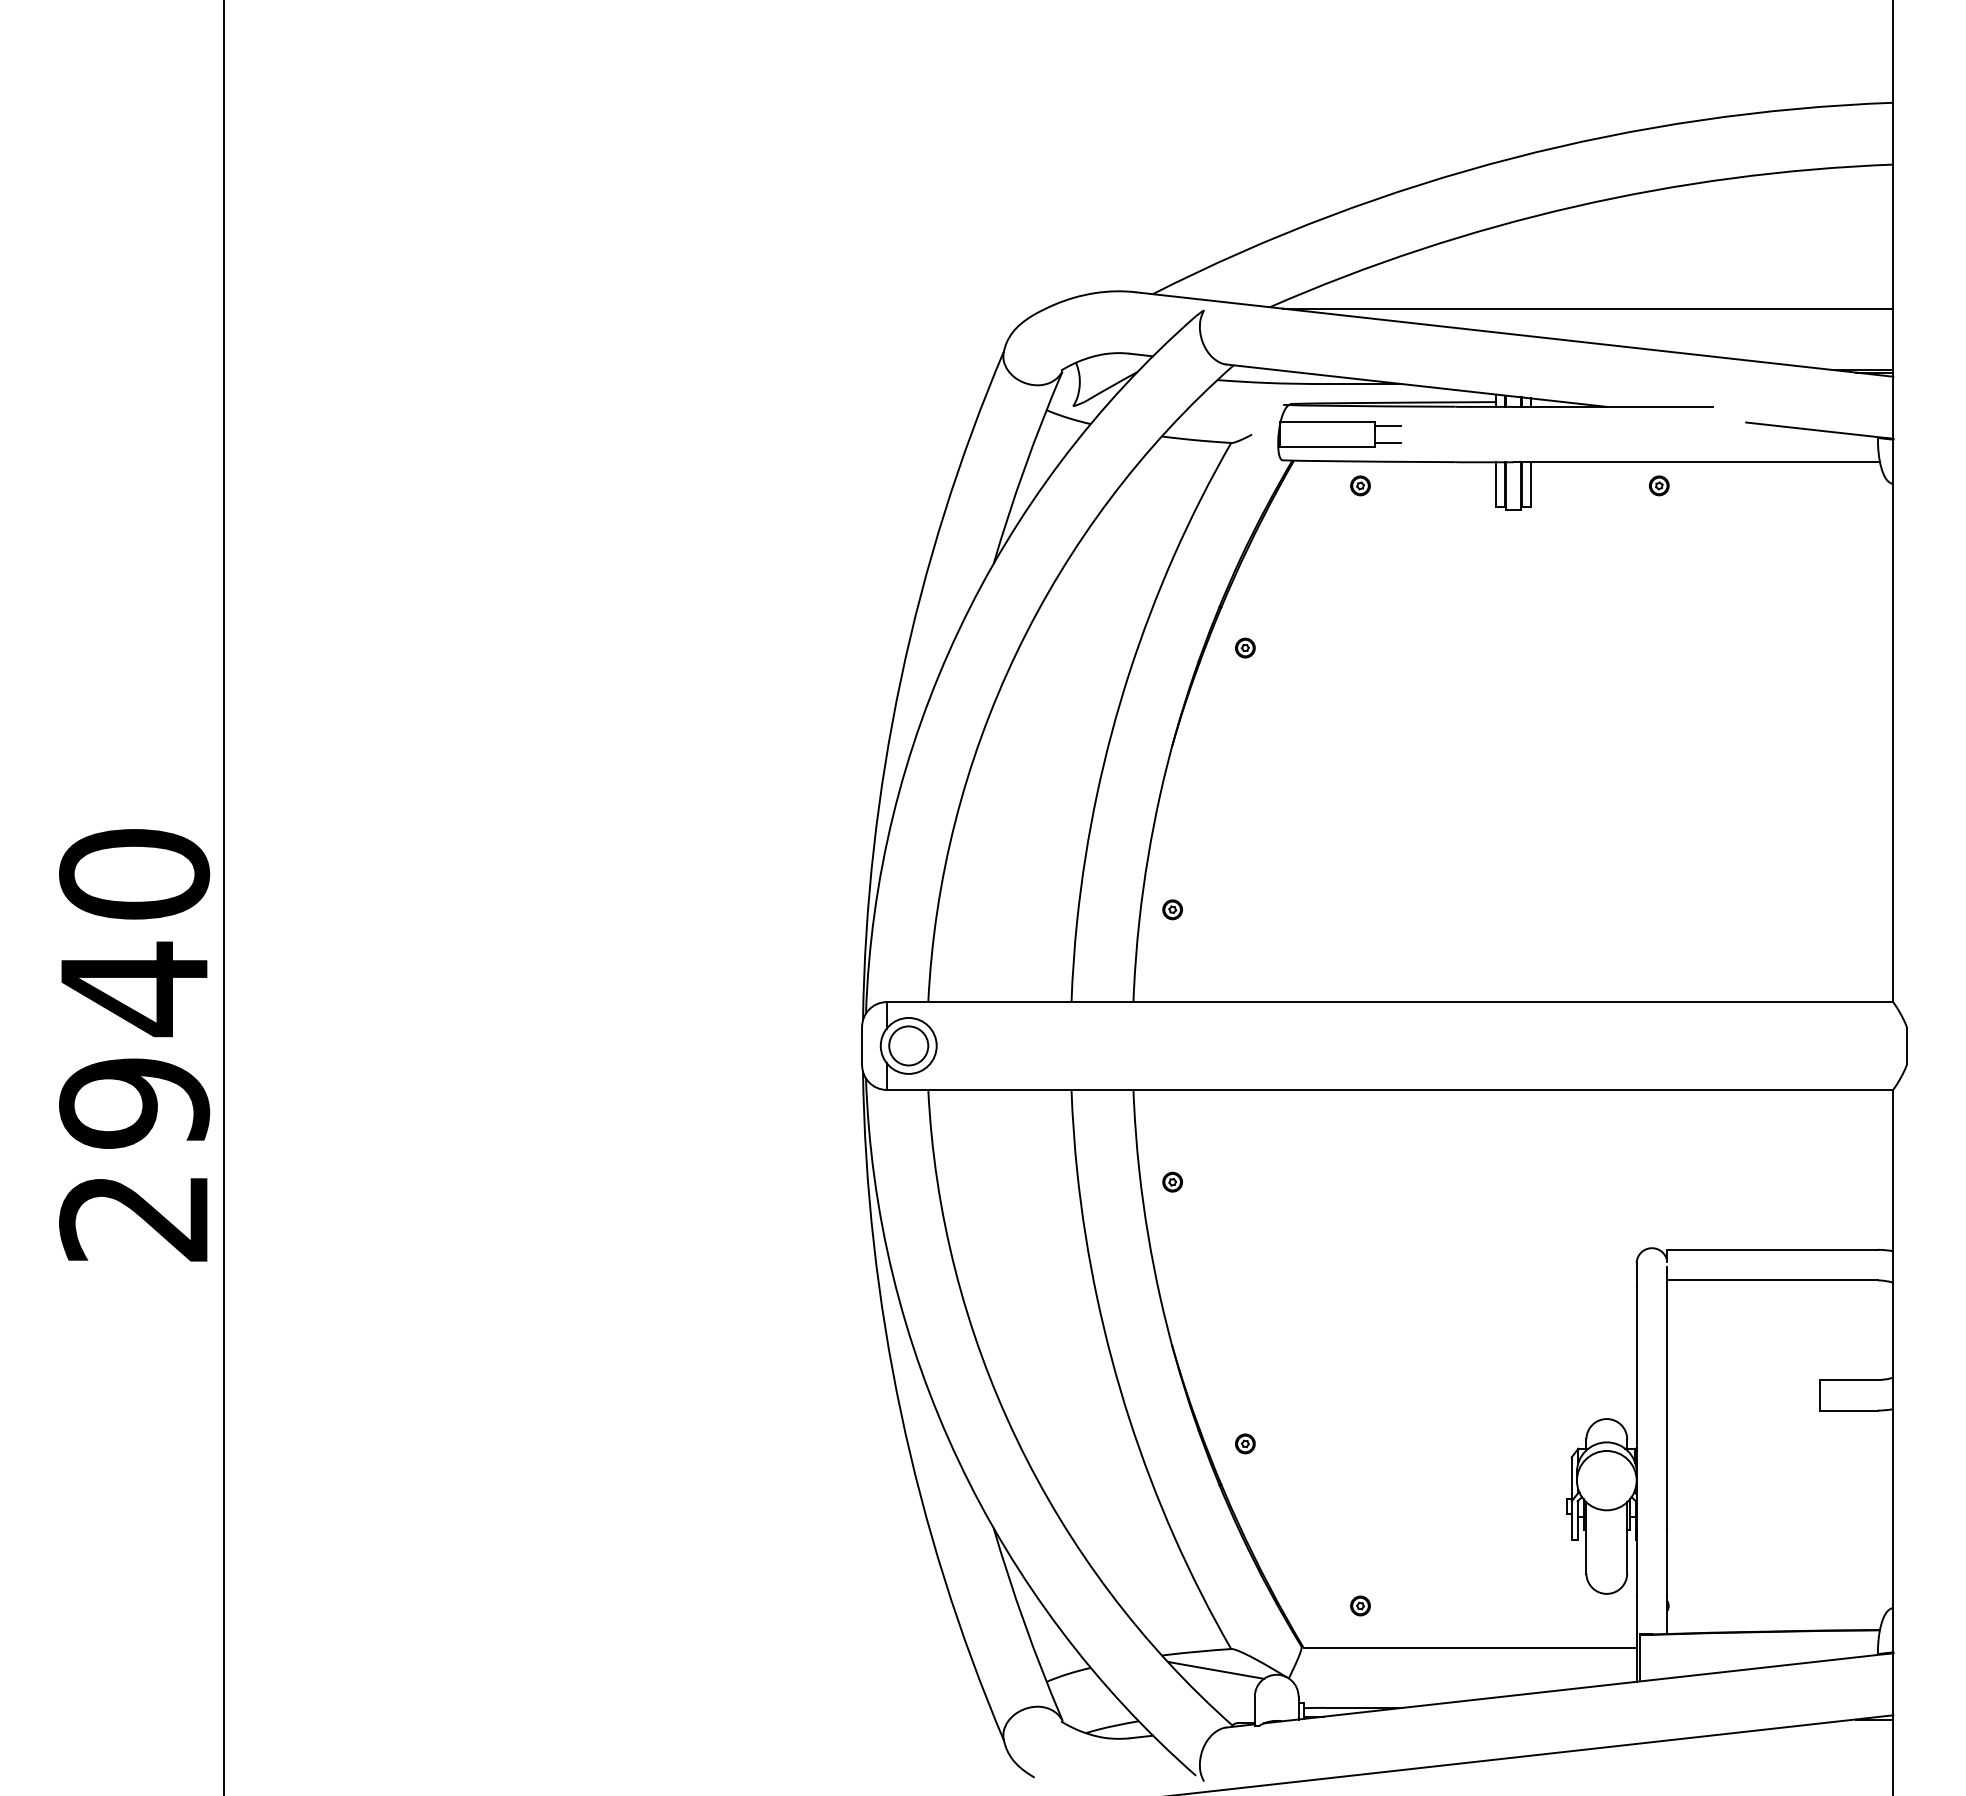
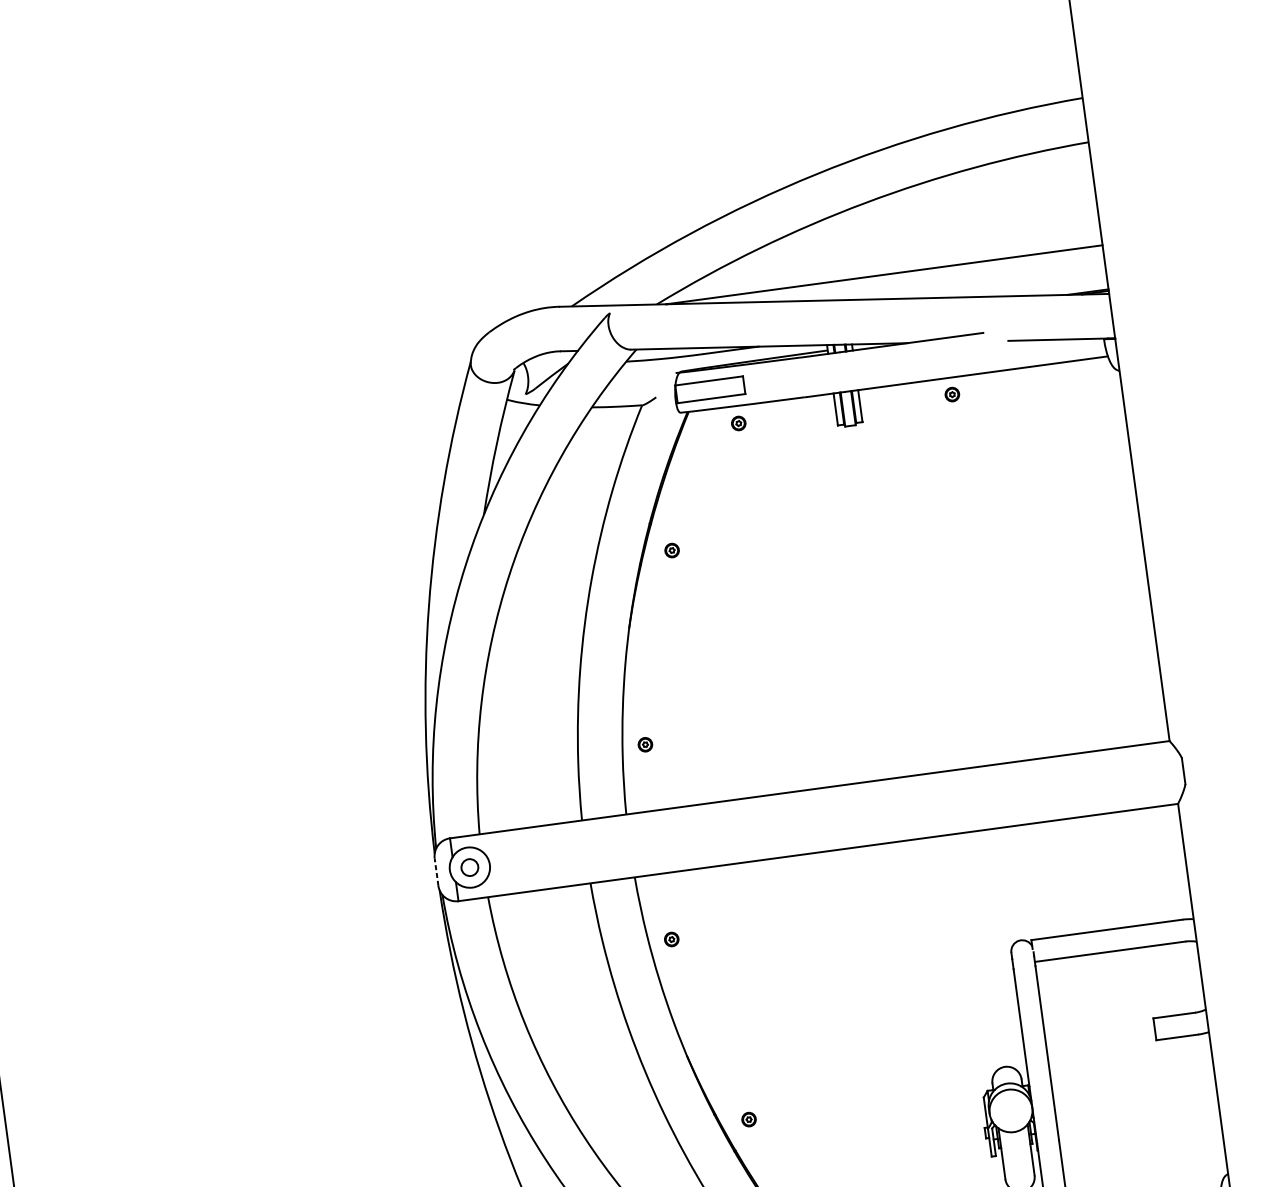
line: (1388, 425) -> (752, 377), removed
line: (1388, 443) -> (754, 390), removed
line: (862, 1045) -> (436, 871), solid -> dashed
circle: (908, 1045) -> (469, 867), size x0.6

